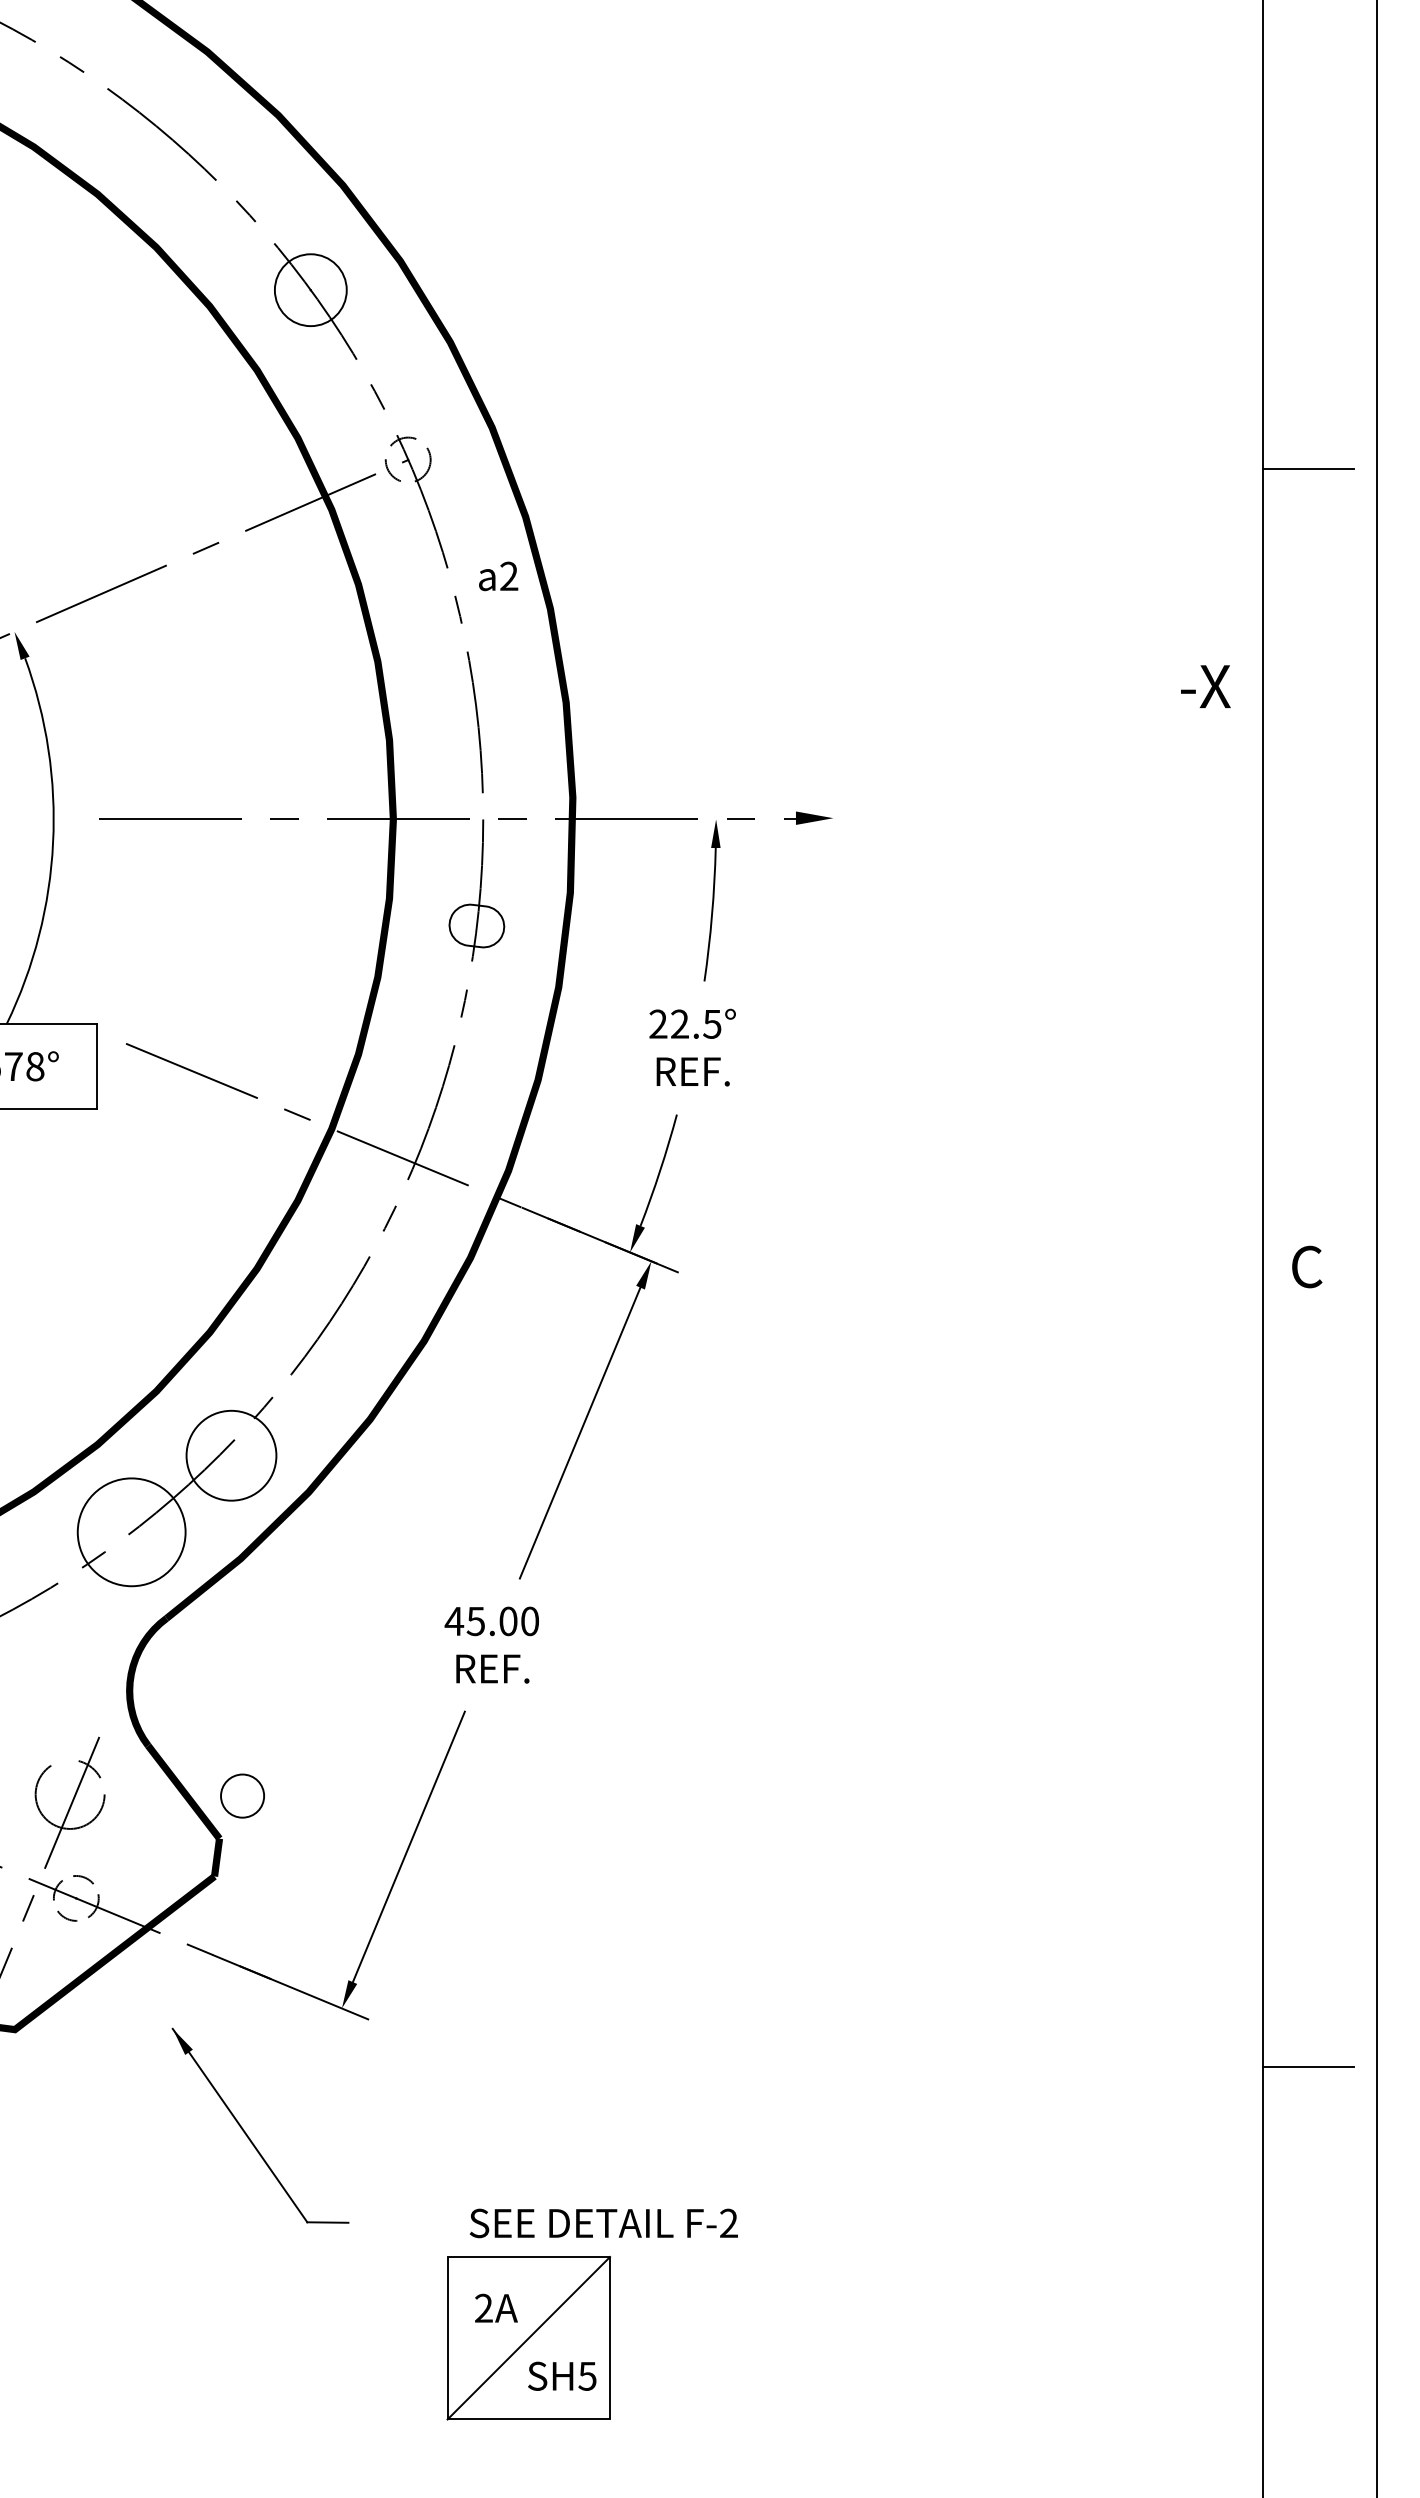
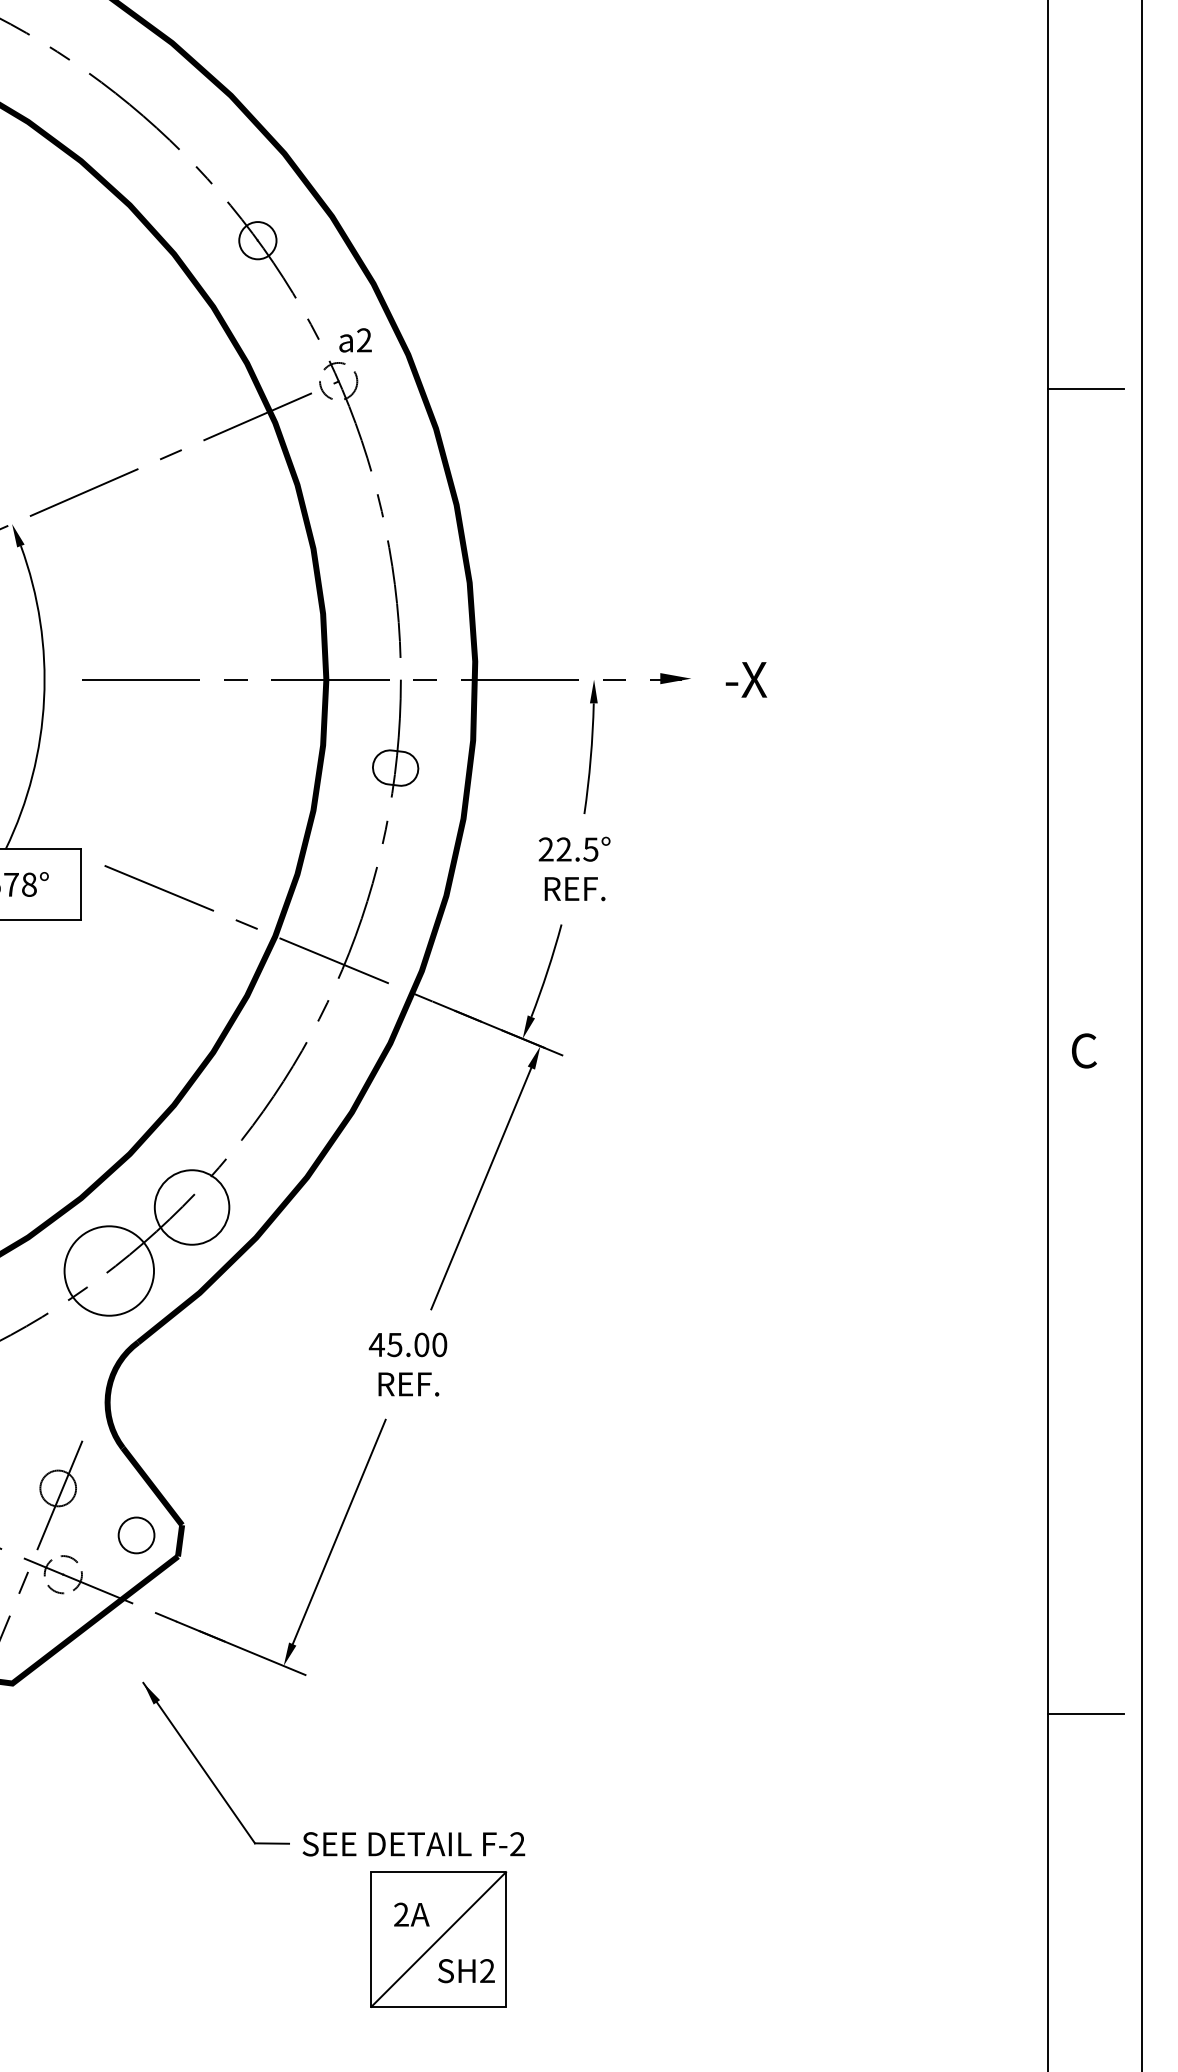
circle: (310, 289) -> (257, 240), size x0.62
text: (498, 576) -> (355, 340), moved
text: (1205, 686) -> (746, 679), moved
circle: (69, 1794) -> (57, 1488), size x0.62
circle: (242, 1795) -> (136, 1534), moved
text: (603, 2223) -> (413, 1844), moved
text: (587, 2375) -> (487, 1970), SH5 -> SH2

